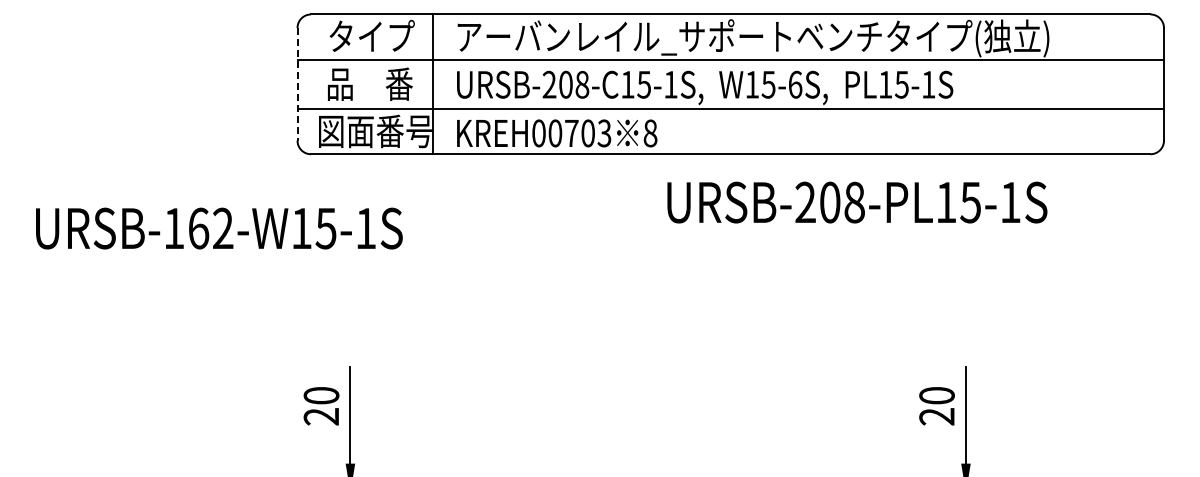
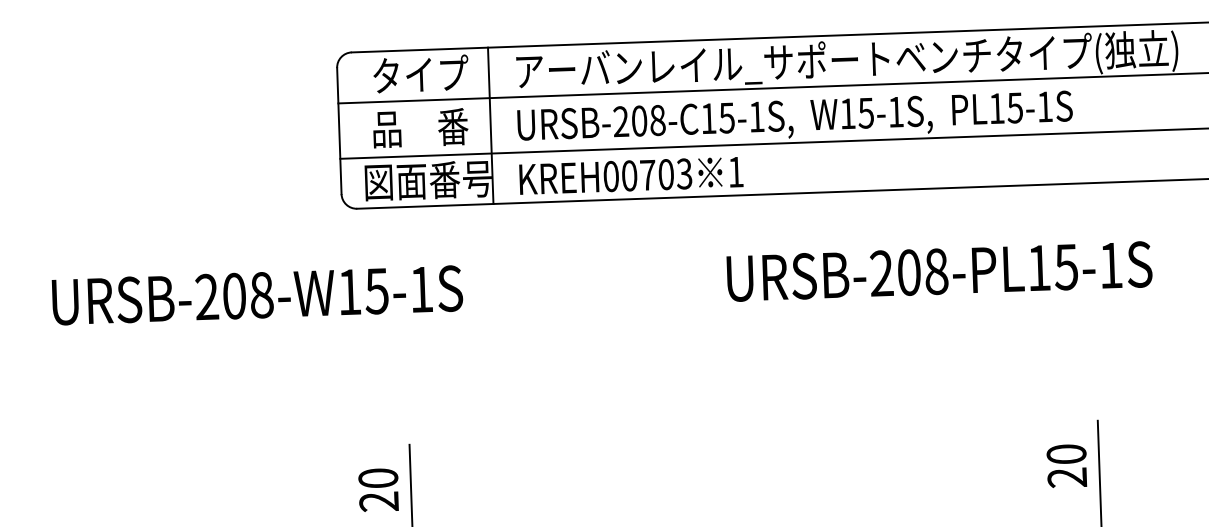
line: (297, 84) -> (339, 131), dashed -> solid
text: (795, 84) -> (896, 111), W15-6S, -> W15-1S,
text: (650, 133) -> (735, 172), 8 -> 1
text: (857, 202) -> (939, 271), moved
text: (198, 228) -> (234, 296), URSB-162-W15-1S -> URSB-208-W15-1S

